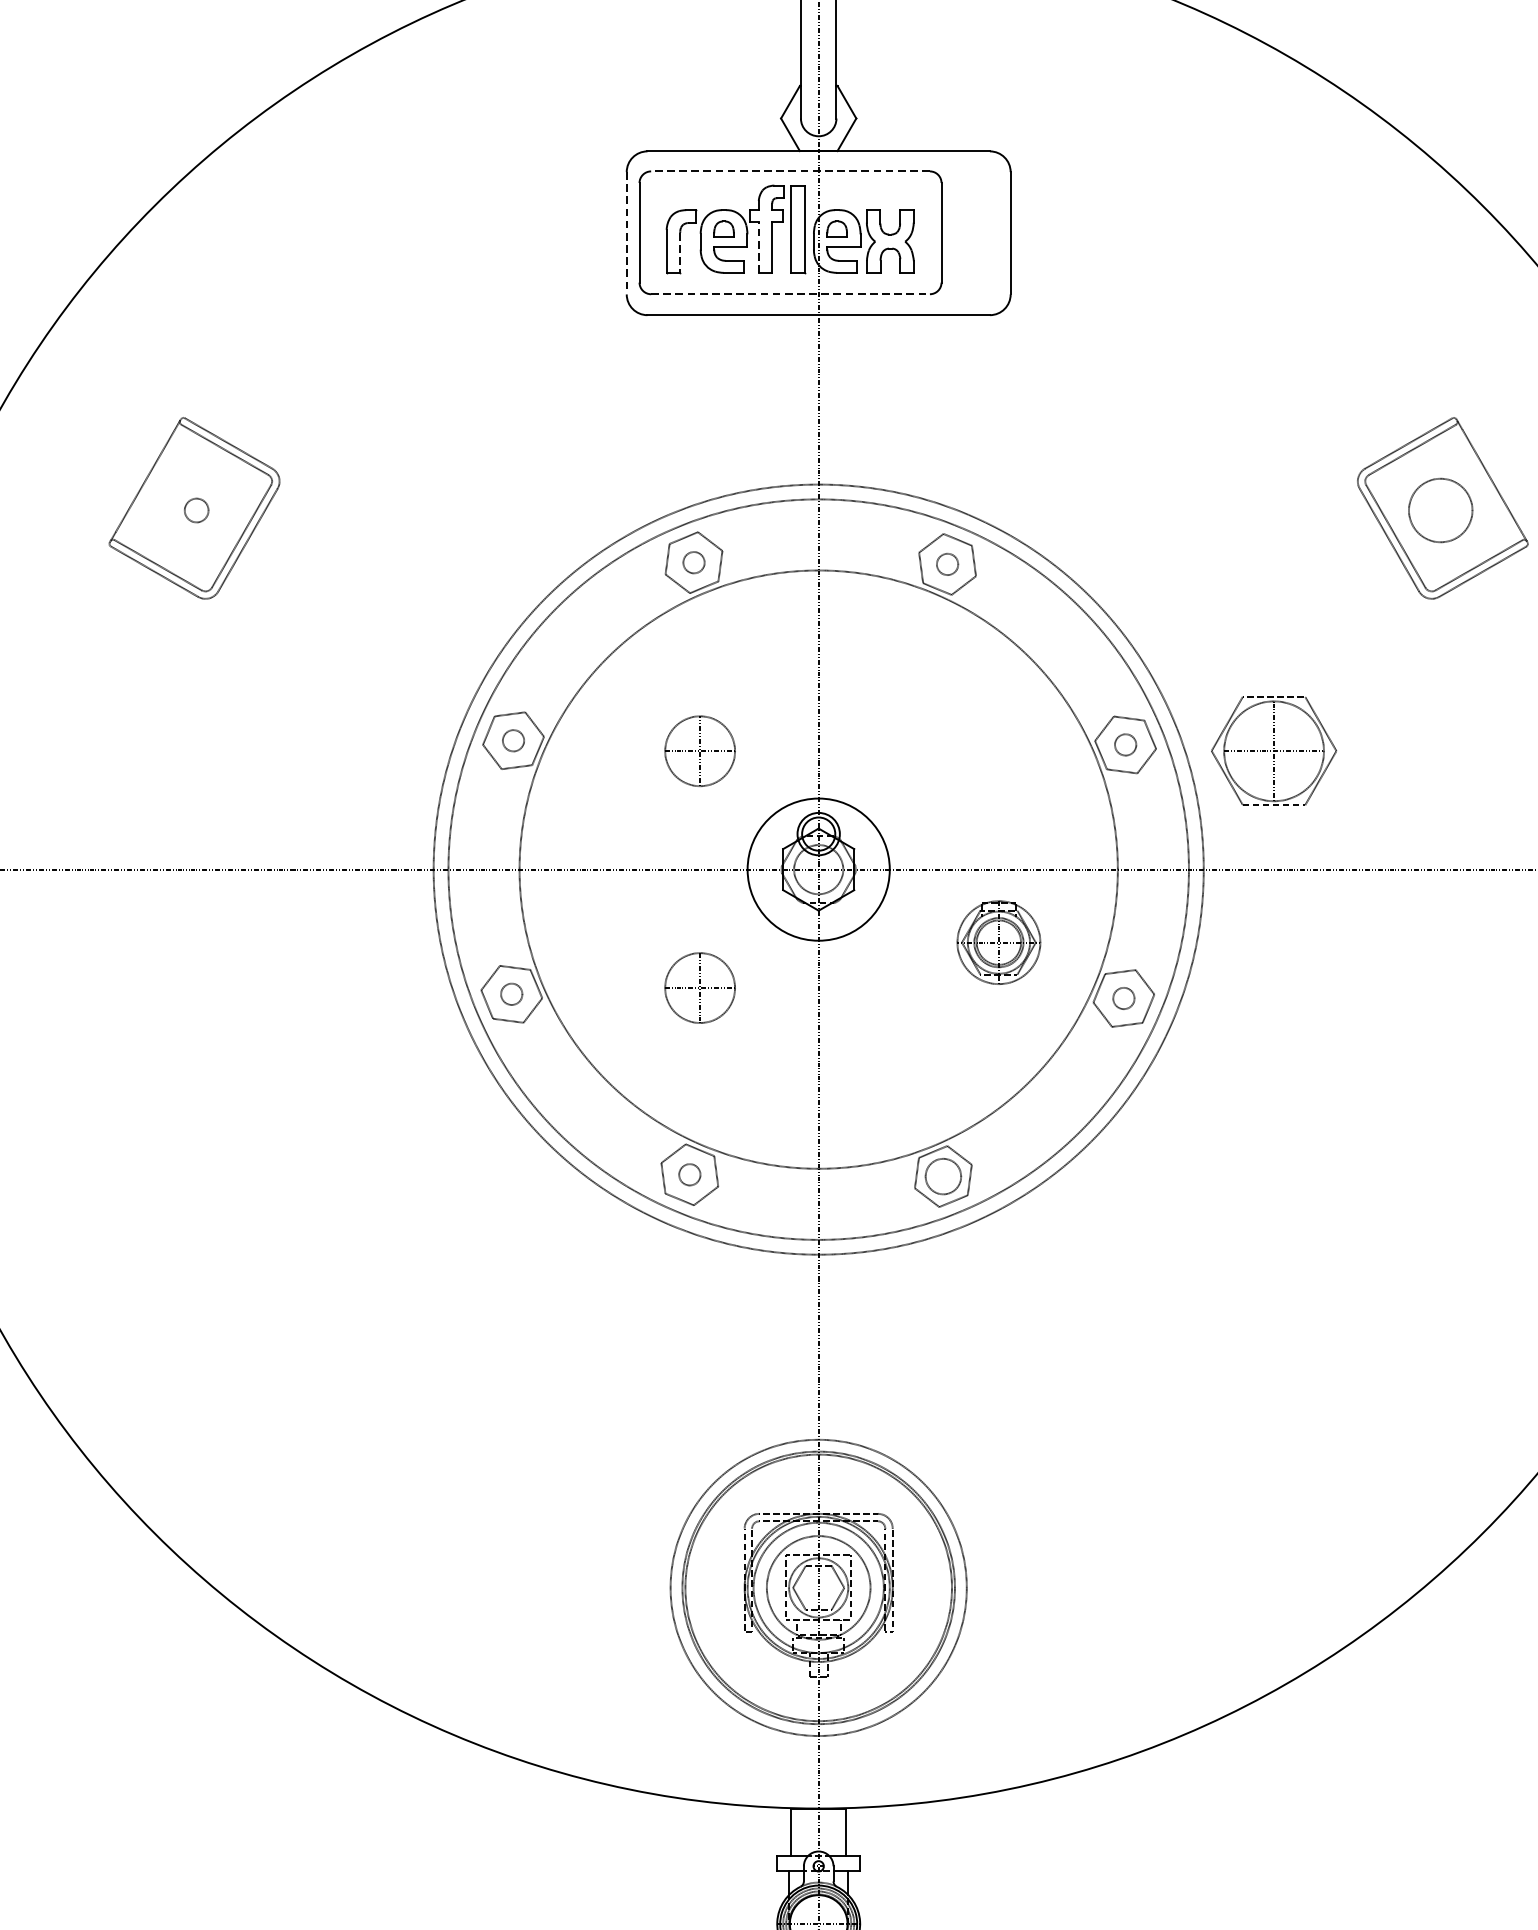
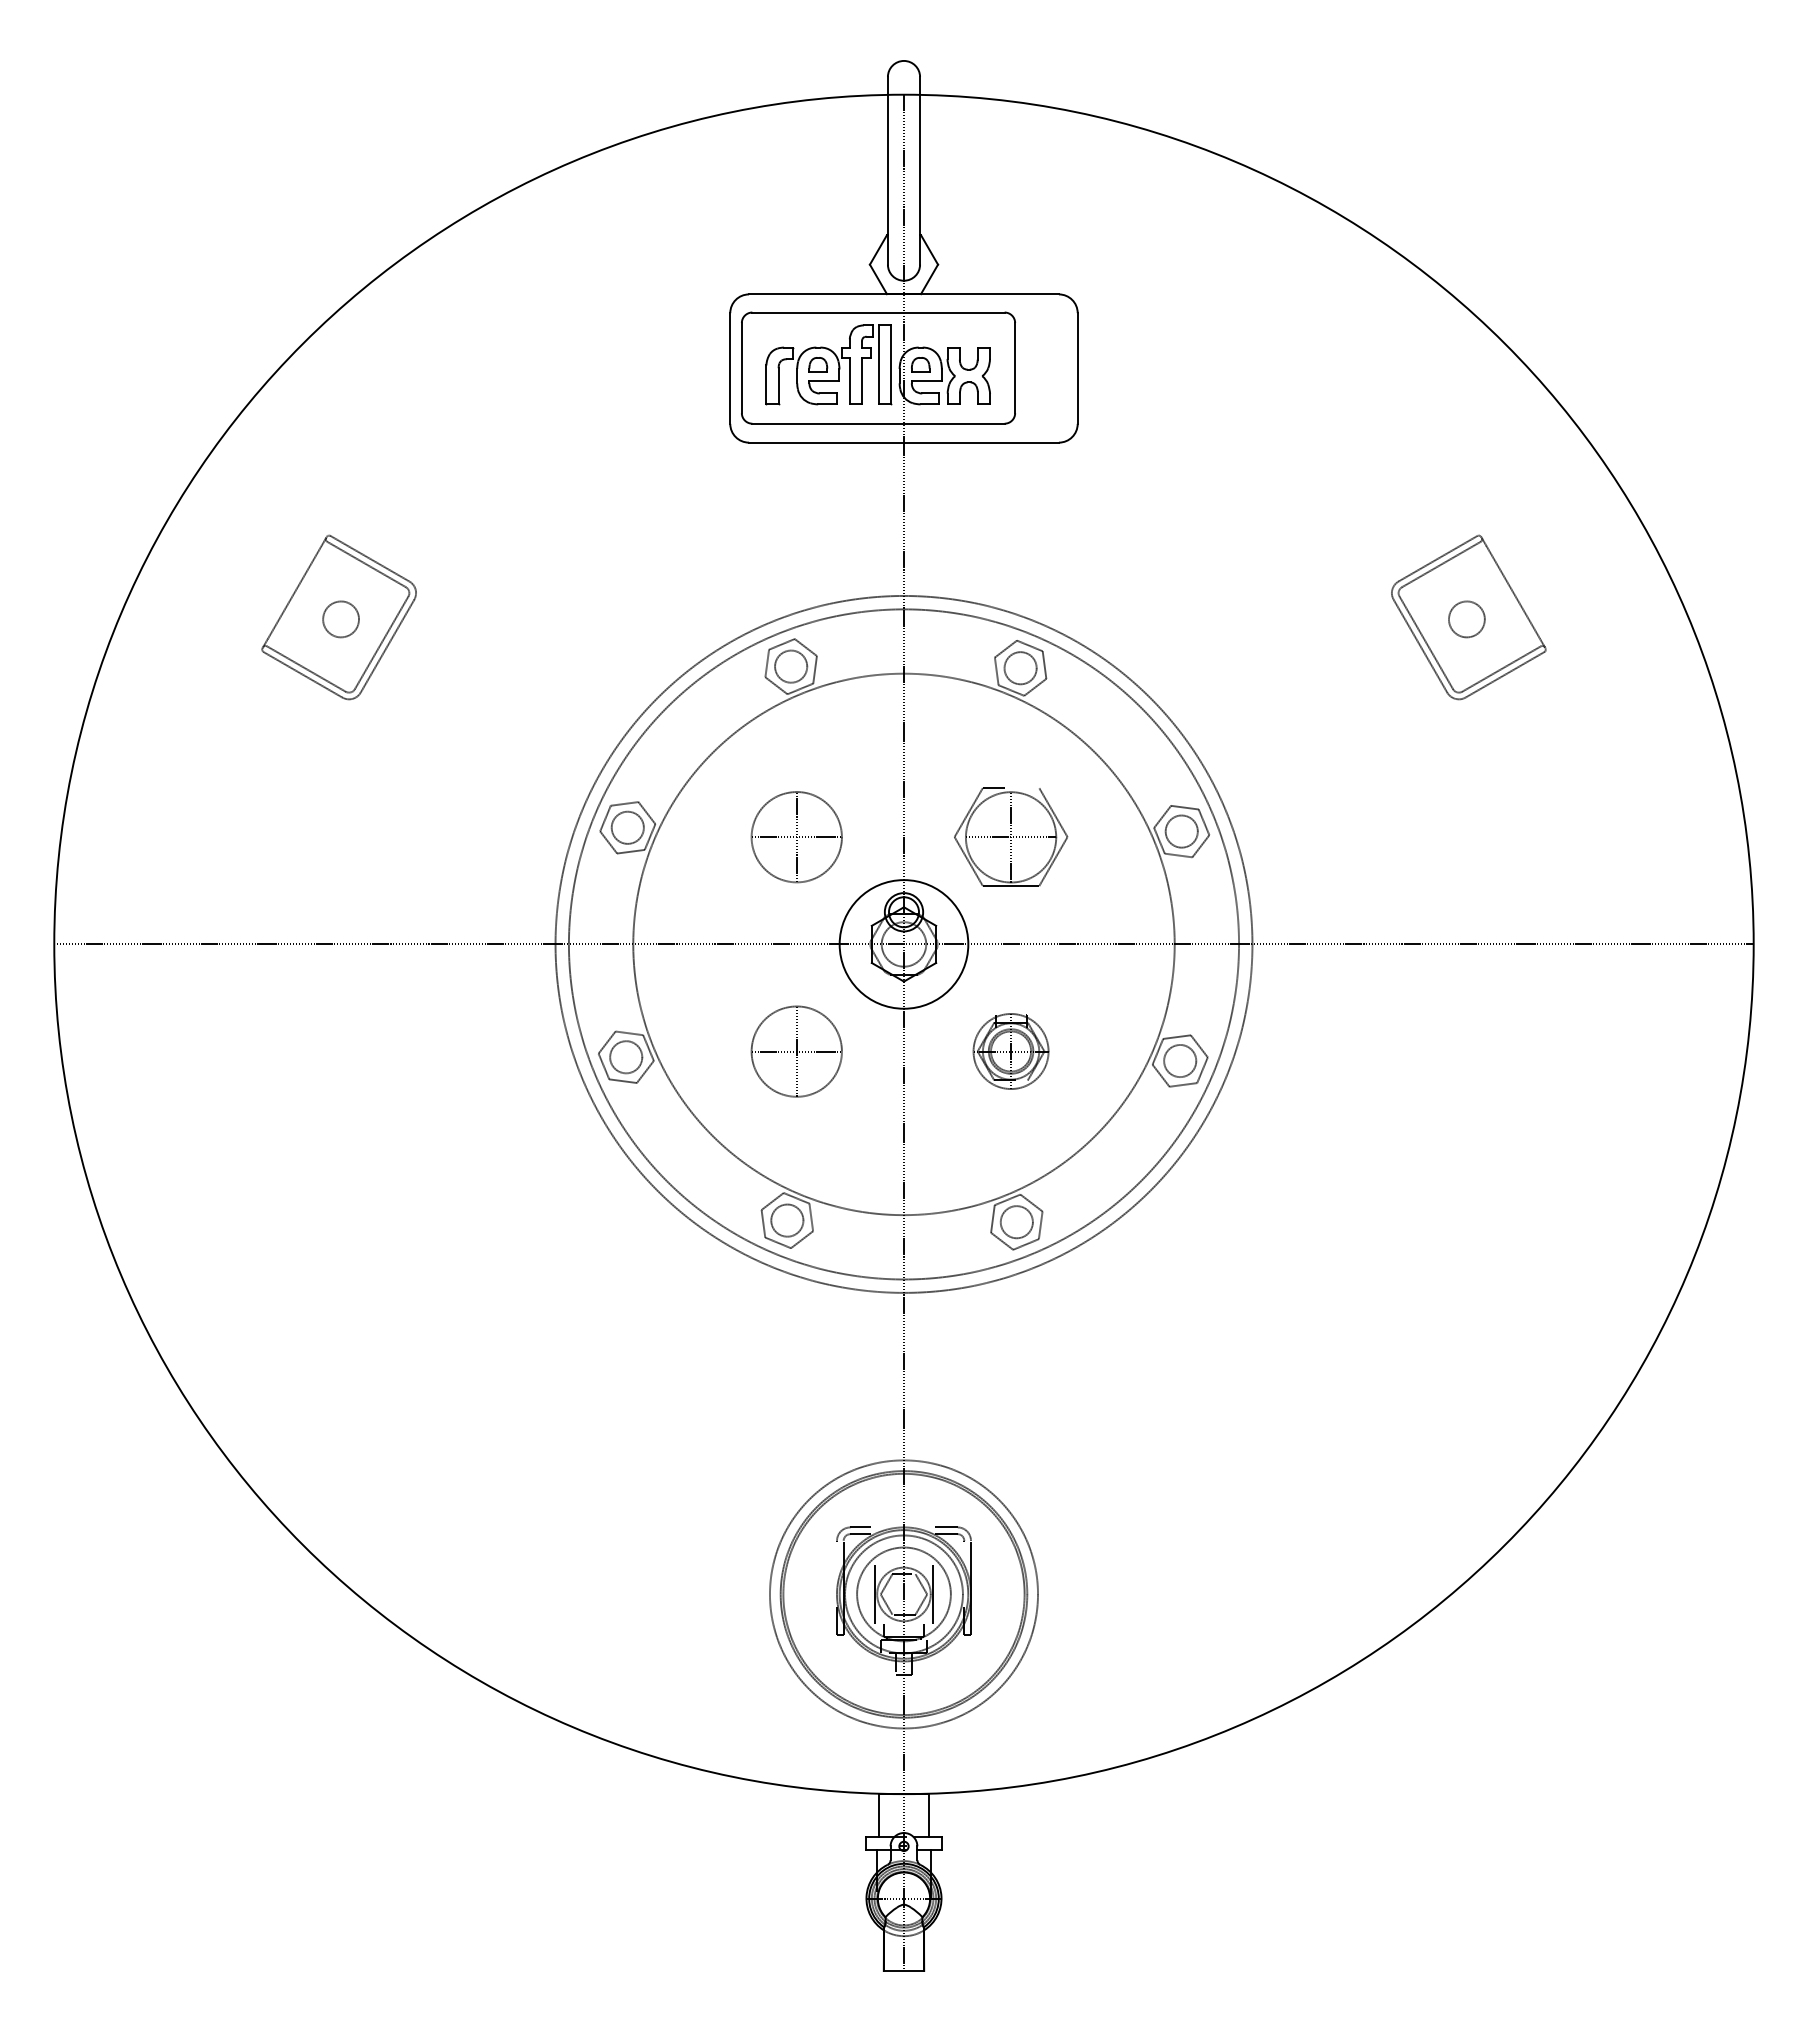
line: (790, 171) -> (878, 312), dashed -> solid
line: (626, 234) -> (730, 369), dashed -> solid
line: (758, 247) -> (849, 381), dashed -> solid
line: (680, 253) -> (778, 386), dashed -> solid
line: (791, 294) -> (879, 423), dashed -> solid
circle: (197, 510) -> (341, 619), size x1.67
circle: (1440, 510) -> (1466, 619), size x0.62
circle: (694, 562) -> (791, 666), size x1.67
circle: (947, 564) -> (1020, 668), size x1.67
circle: (513, 740) -> (627, 827), size x1.67
circle: (1125, 744) -> (1181, 831), size x1.67
part: (1274, 750) -> (1011, 836), moved
part: (699, 751) -> (796, 837), size x1.43
part: (998, 942) -> (1010, 1051), moved
part: (699, 987) -> (796, 1051), size x1.43
circle: (512, 994) -> (626, 1057), size x1.67
circle: (1124, 997) -> (1180, 1060), size x1.67
circle: (689, 1174) -> (787, 1220), size x1.67

